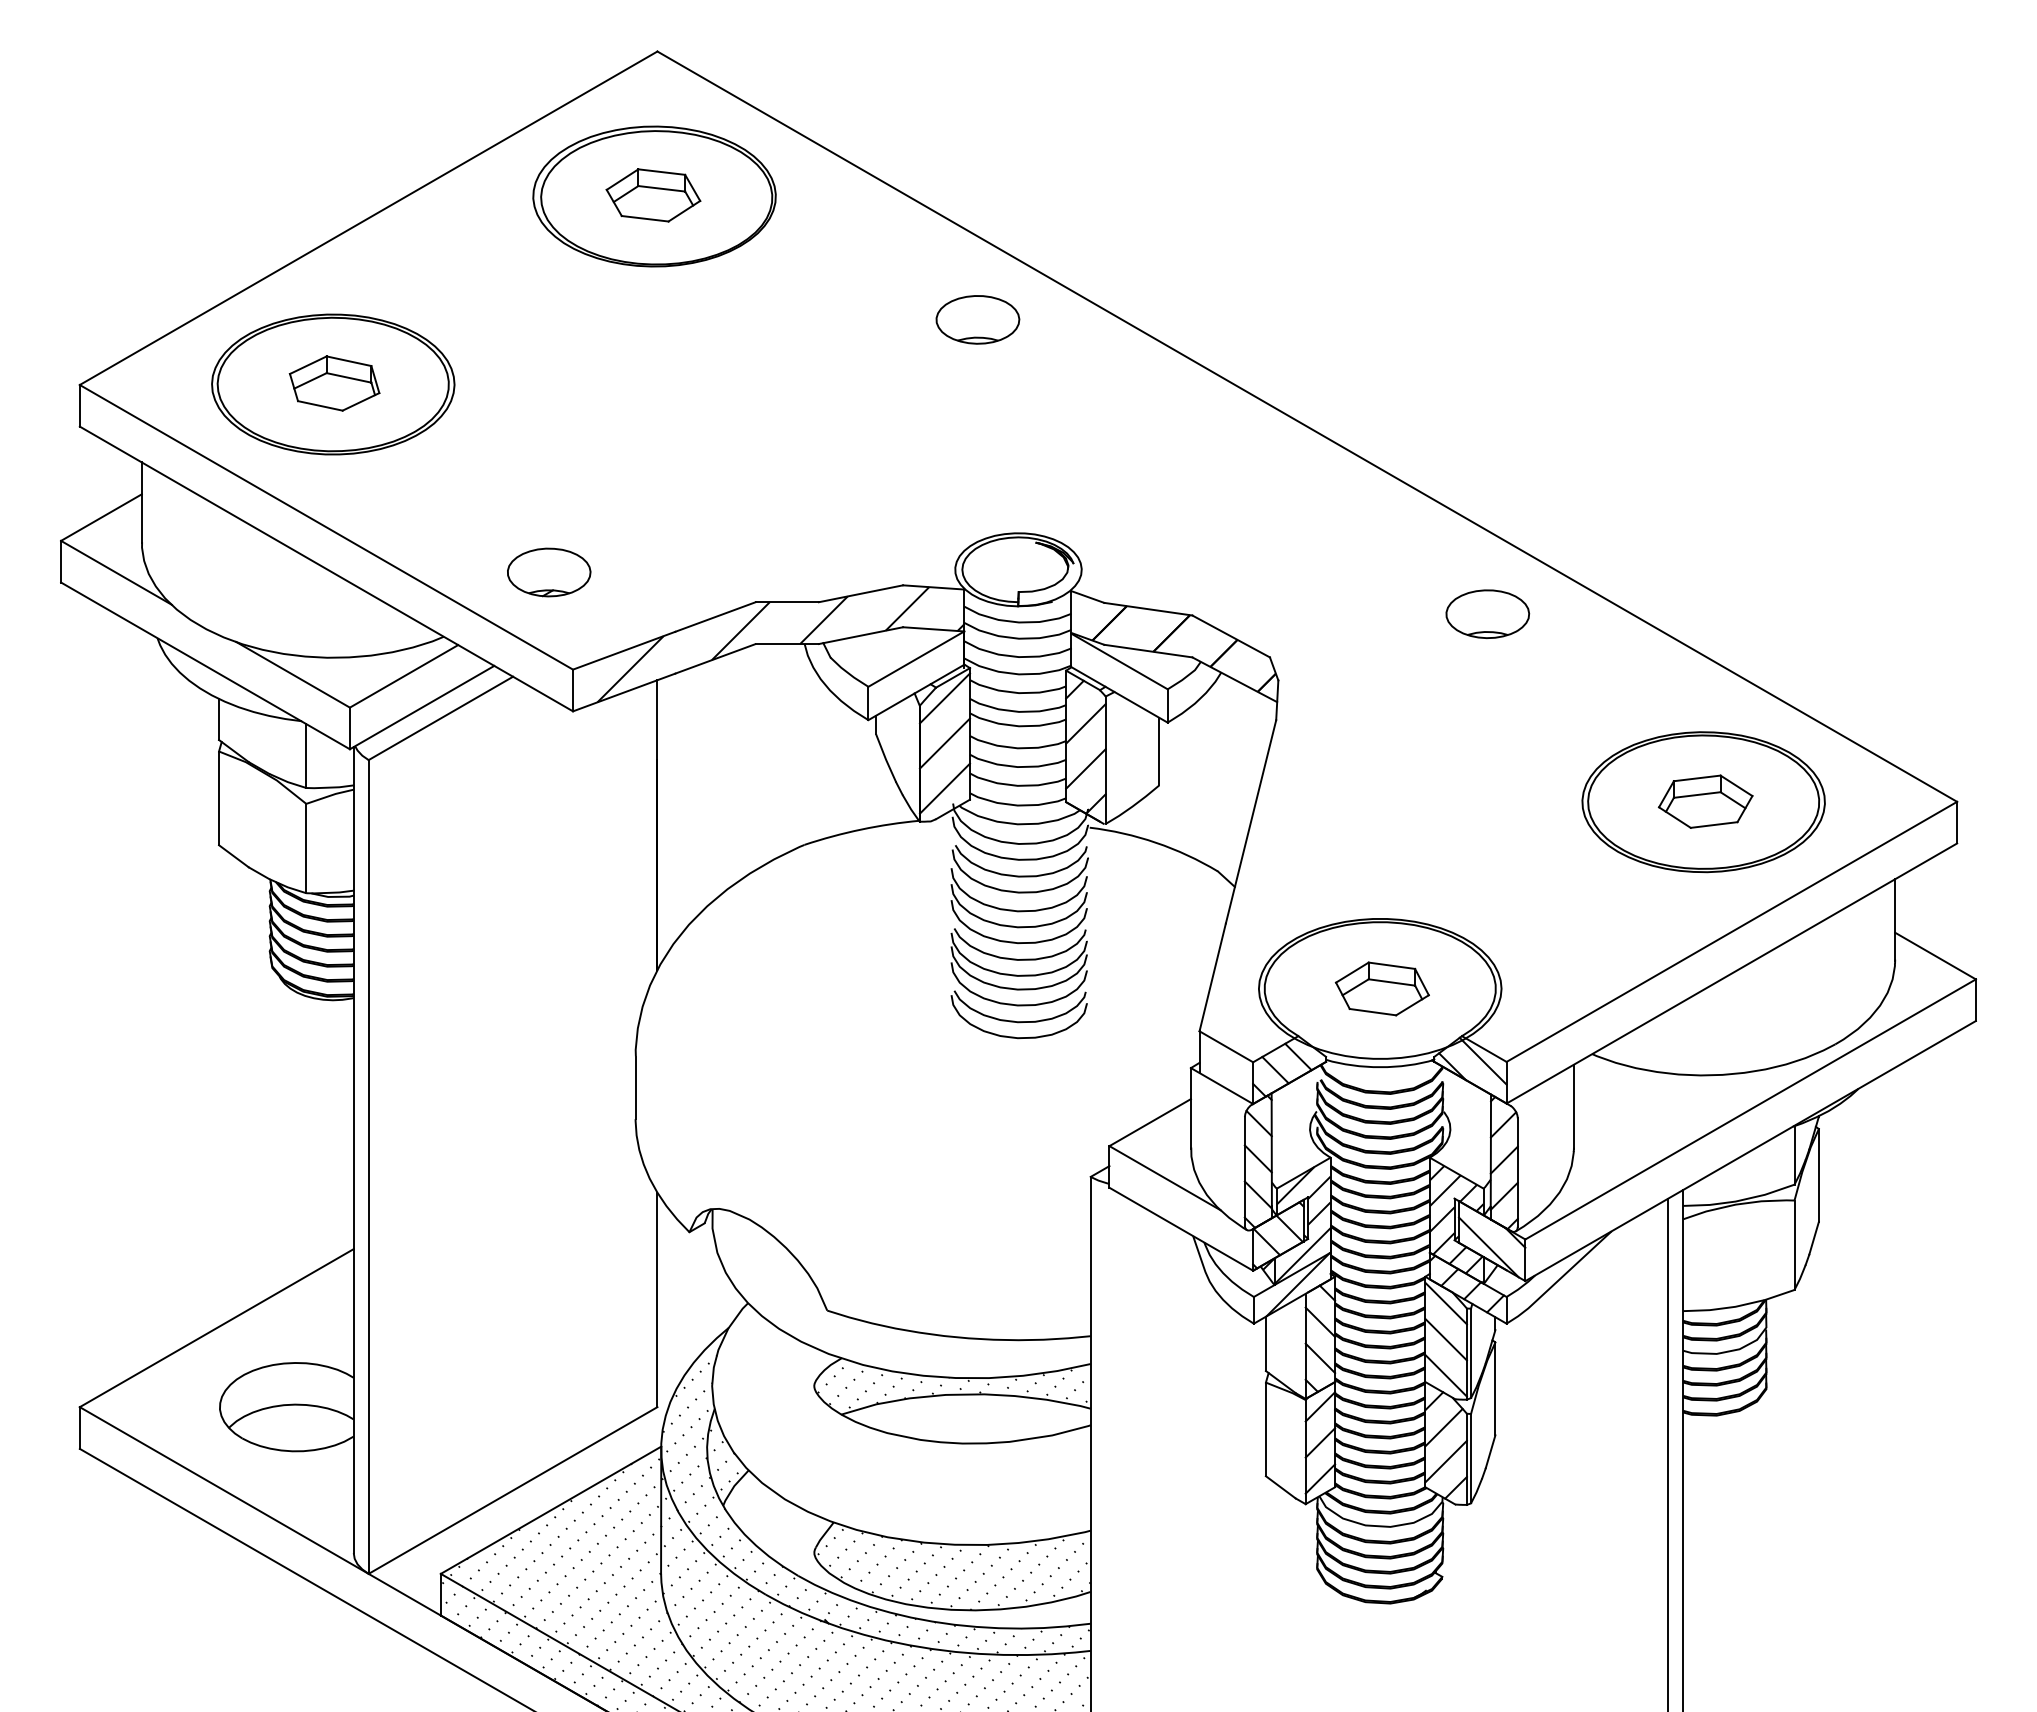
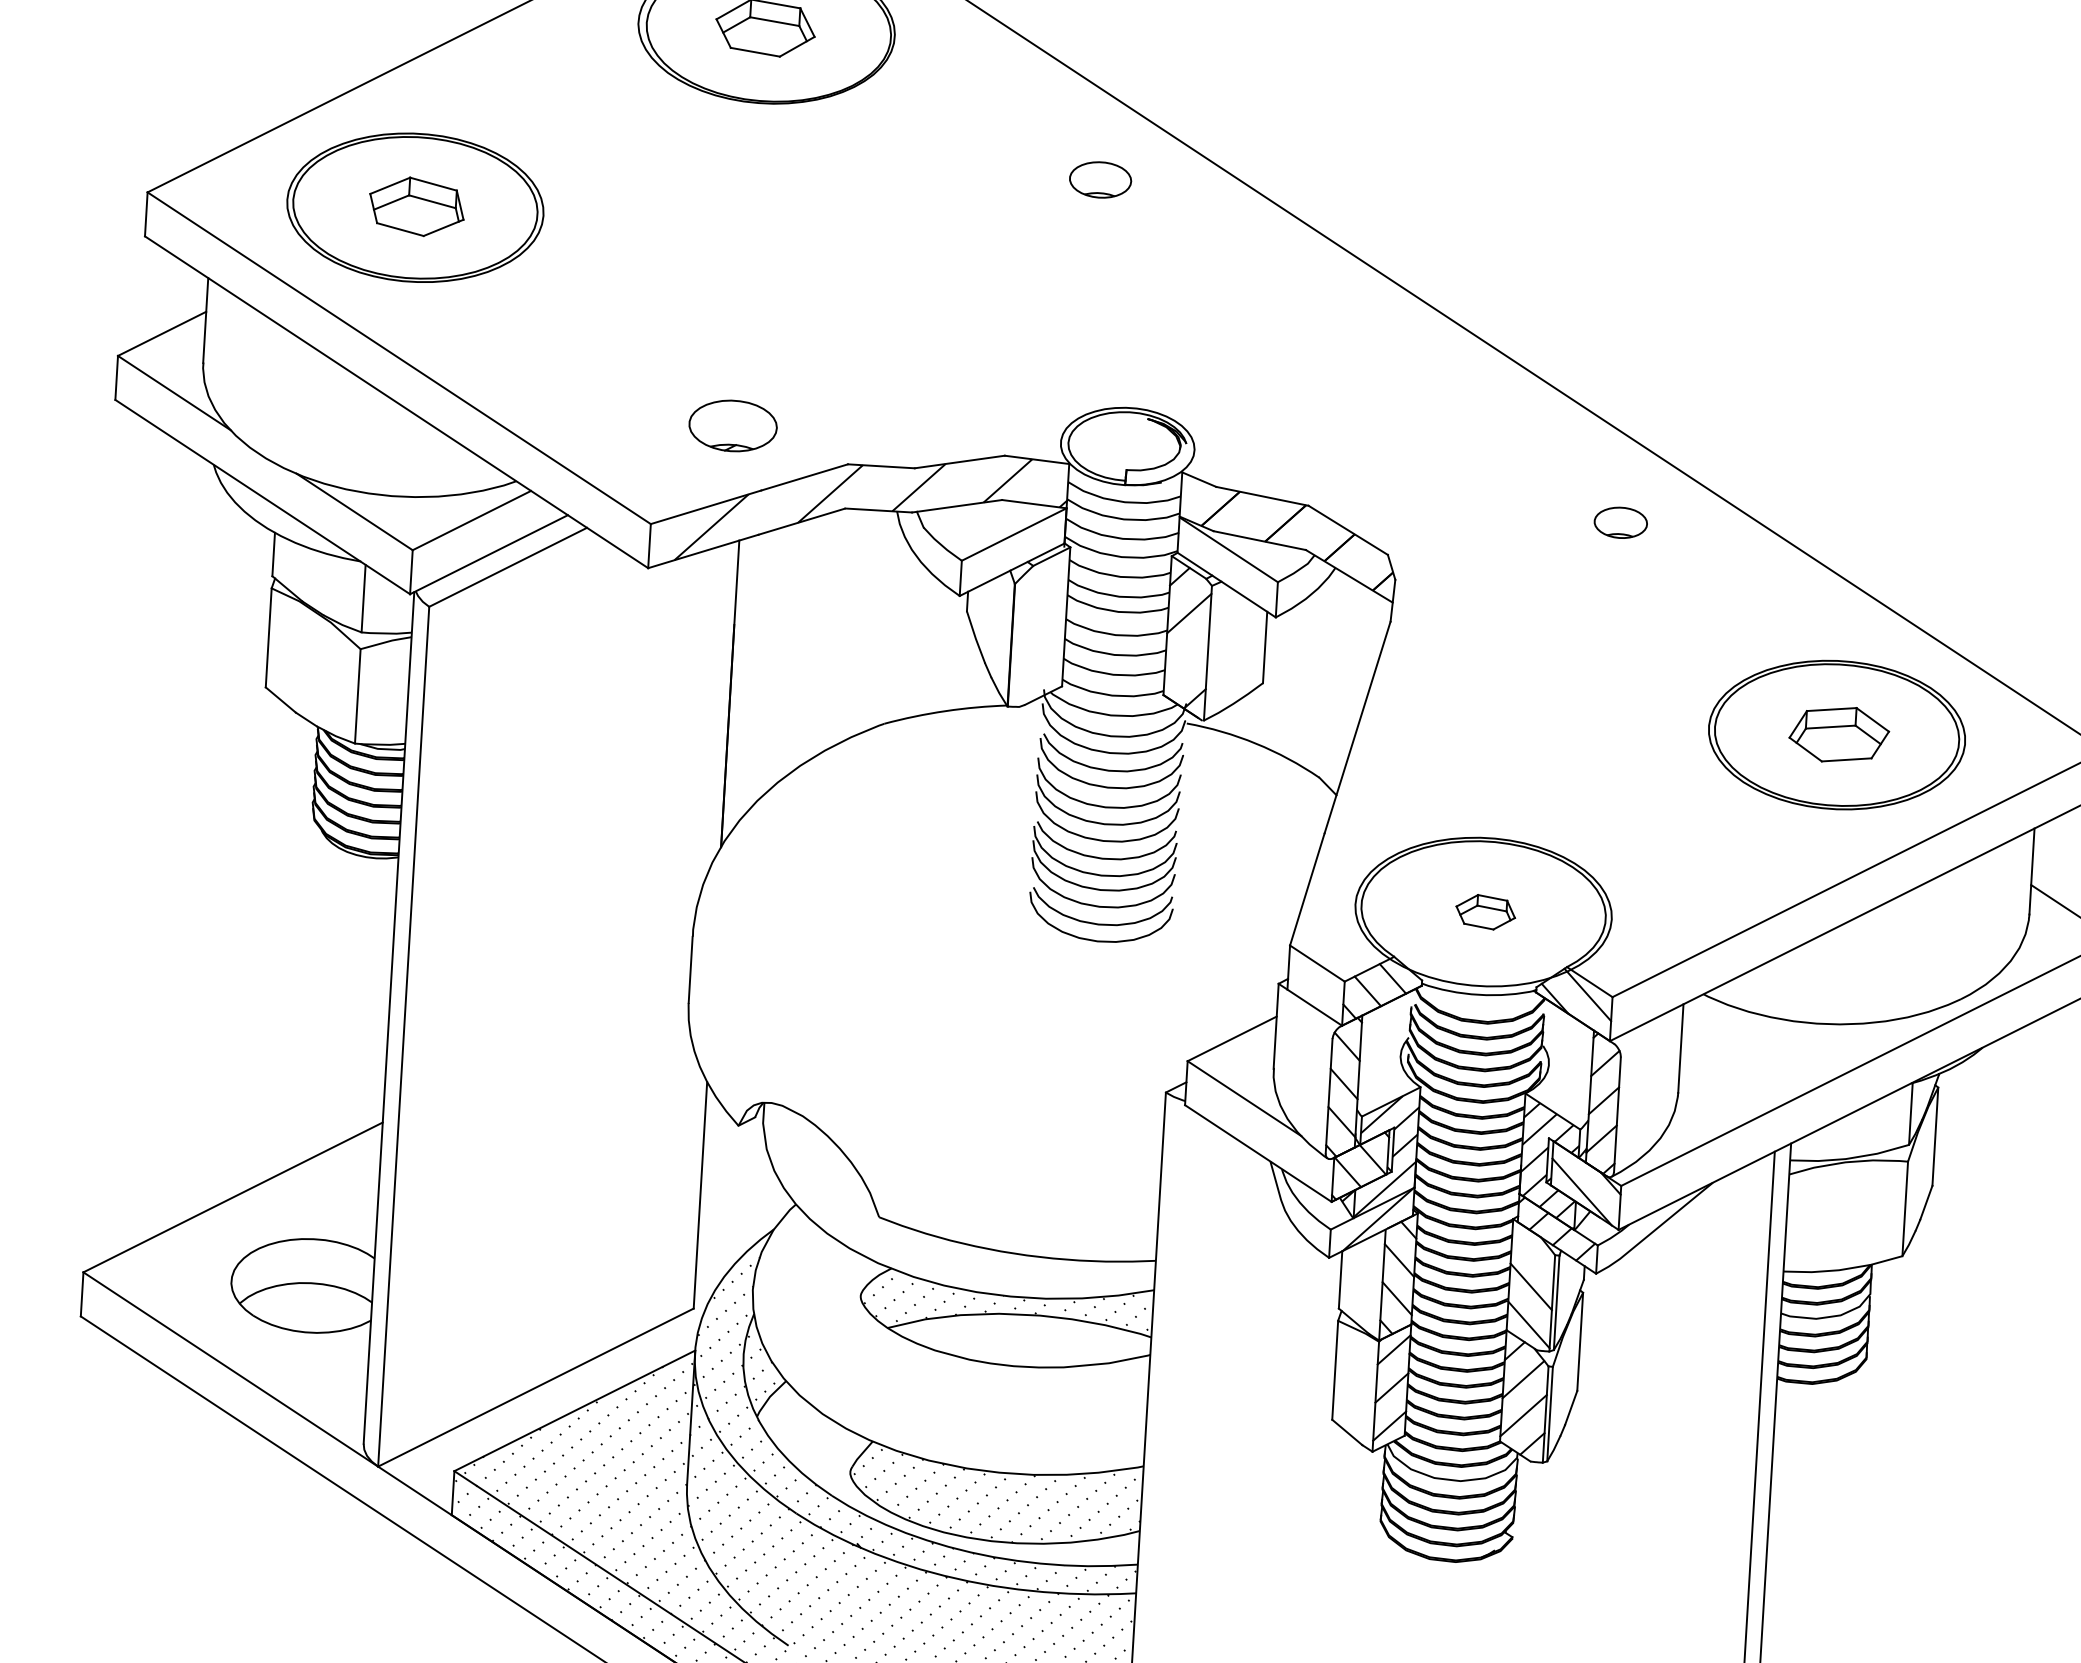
part: (977, 319) -> (1100, 179), size x0.7
part: (549, 572) -> (733, 426), moved
part: (1487, 613) -> (1620, 522), size x0.6
line: (944, 698) -> (1041, 577), removed
line: (944, 743) -> (1038, 625), removed
line: (1085, 768) -> (1186, 660), removed
line: (944, 788) -> (1035, 672), removed
part: (1381, 988) -> (1484, 911), size x0.6
line: (1445, 1303) -> (1532, 1248), removed

